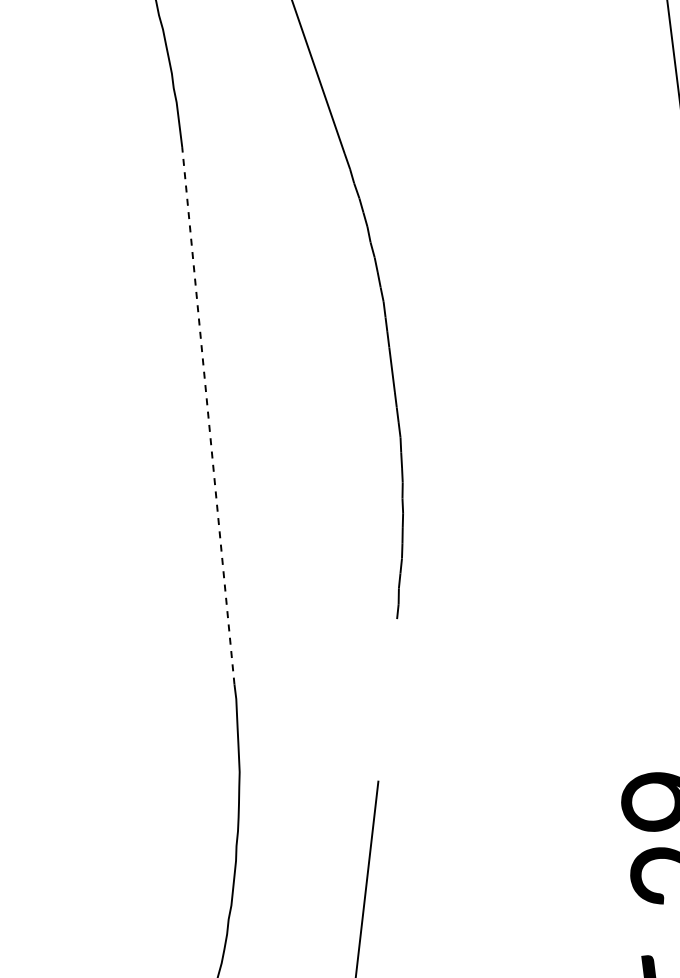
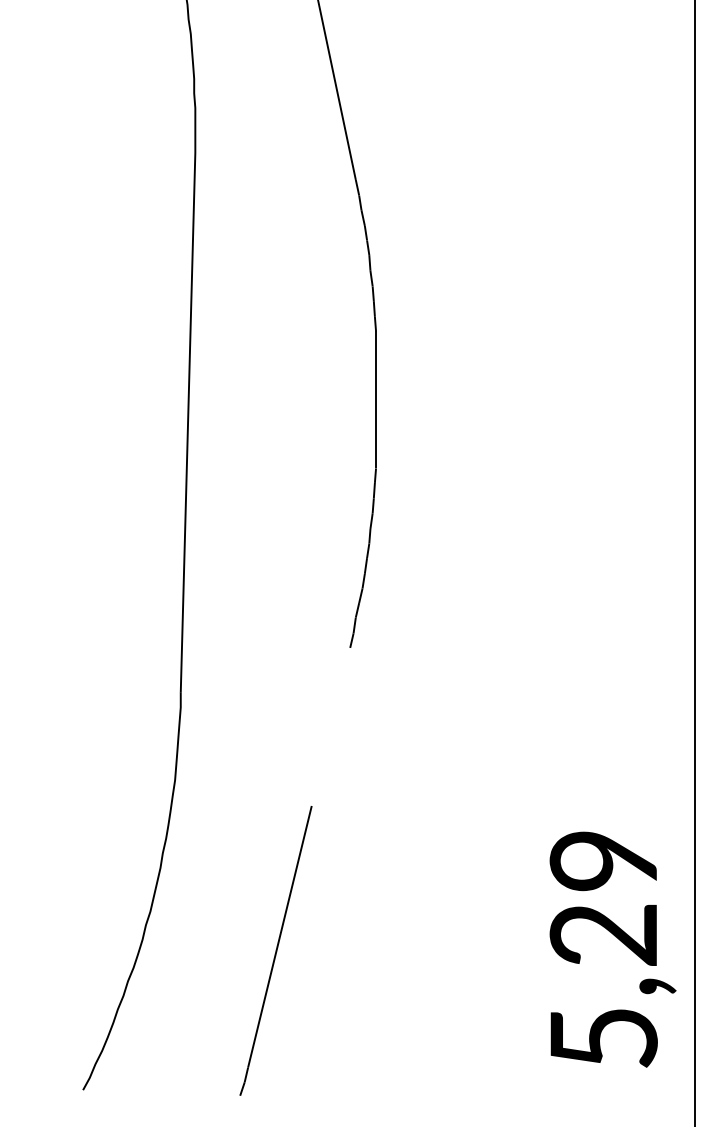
line: (208, 415) -> (188, 422), dashed -> solid

